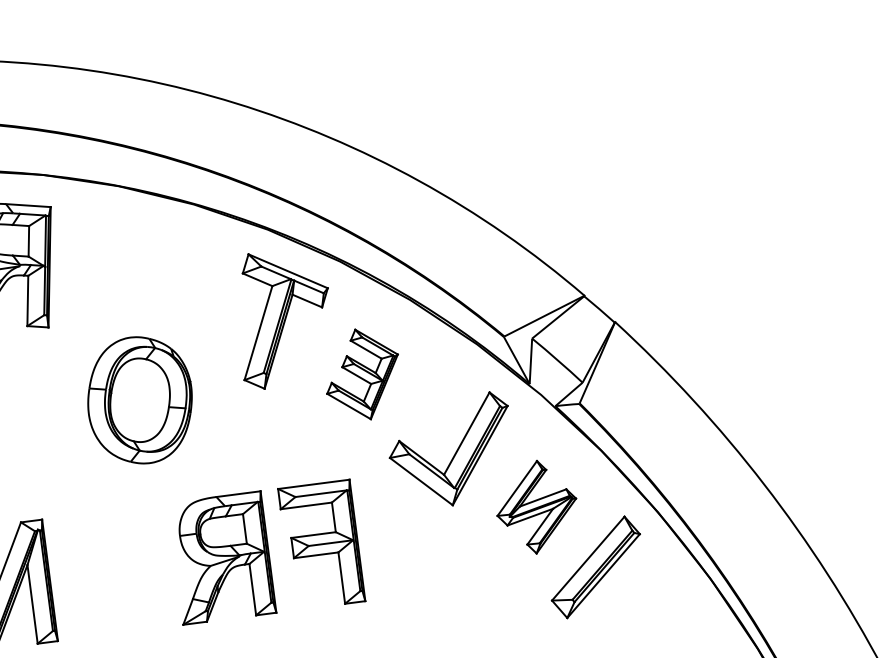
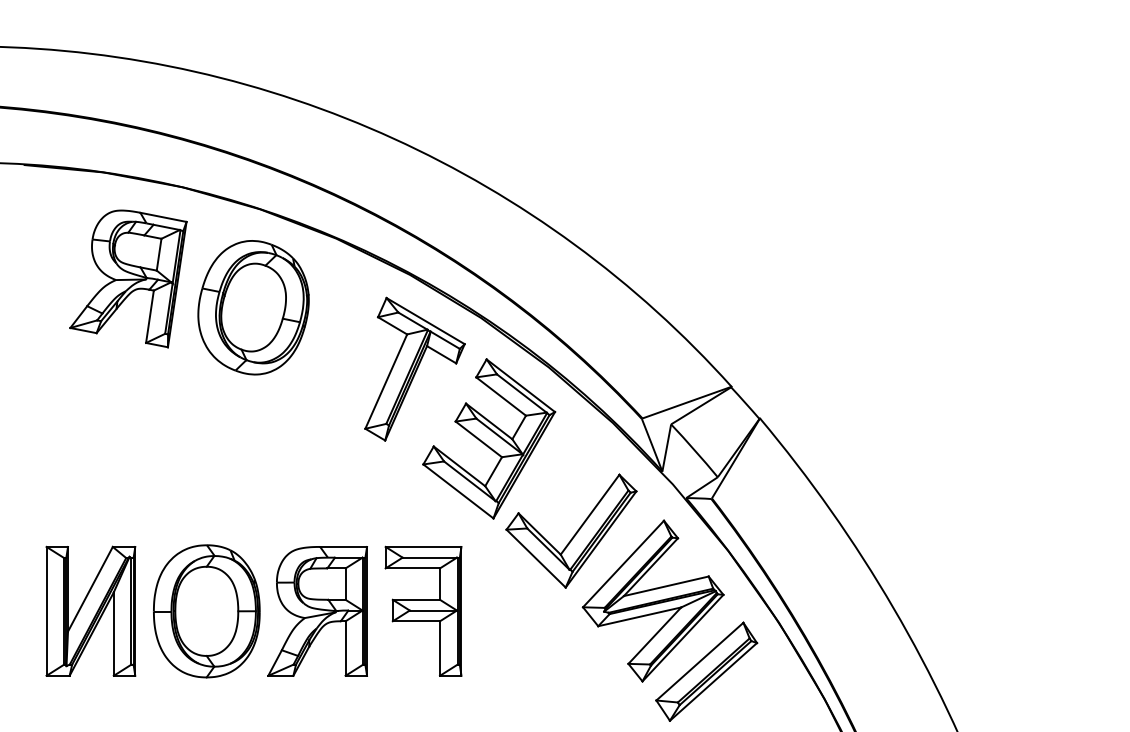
part: (362, 374) -> (489, 438), size x1.67
part: (139, 400) -> (253, 307), moved
part: (536, 506) -> (652, 600), size x1.67
part: (117, 571) -> (206, 611), added

